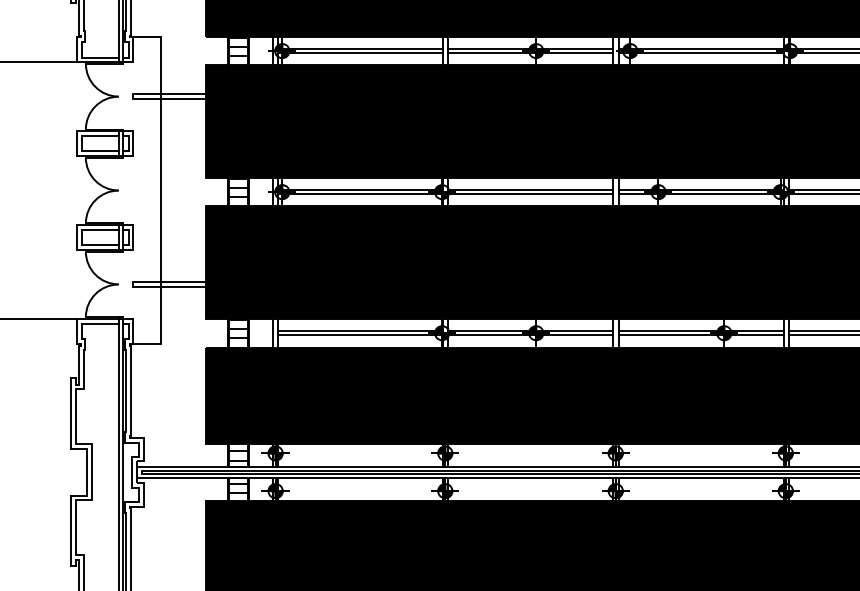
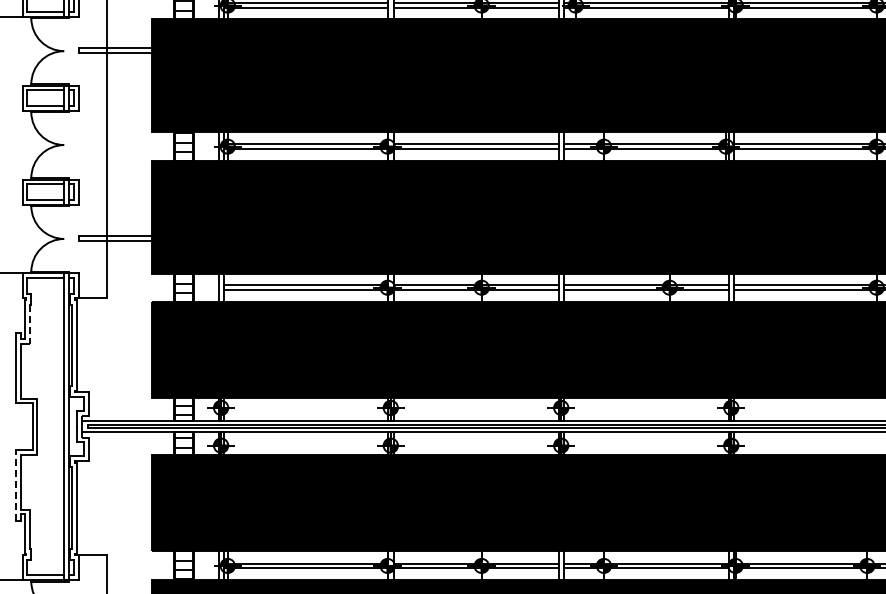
line: (84, 369) -> (29, 324), solid -> dashed
line: (71, 529) -> (16, 484), solid -> dashed

